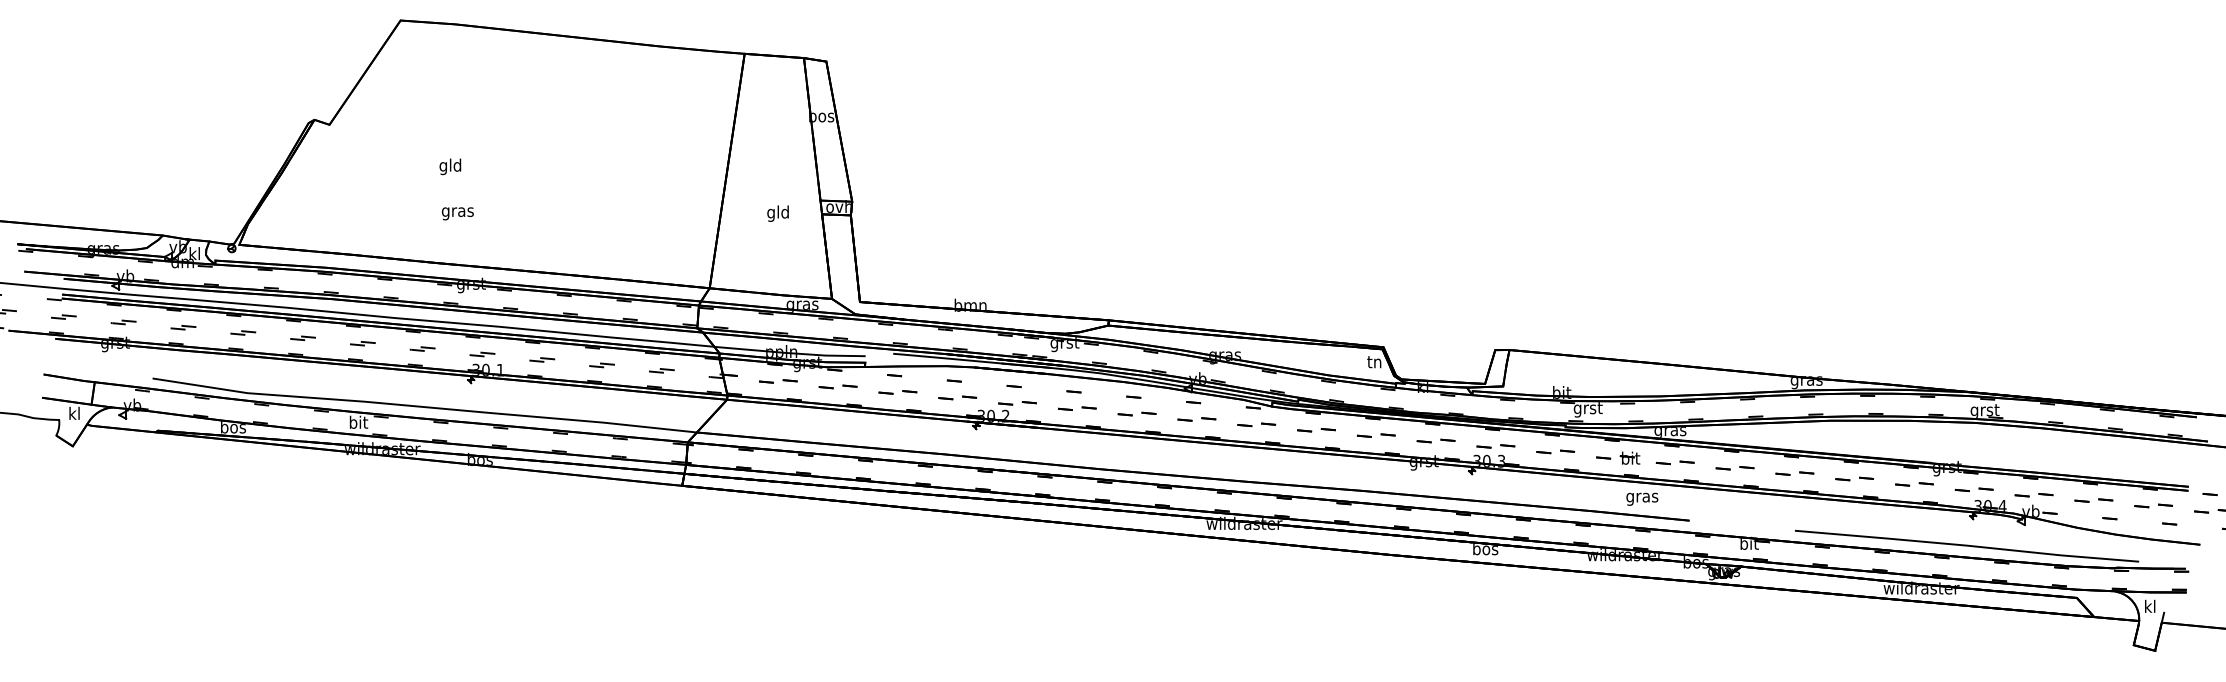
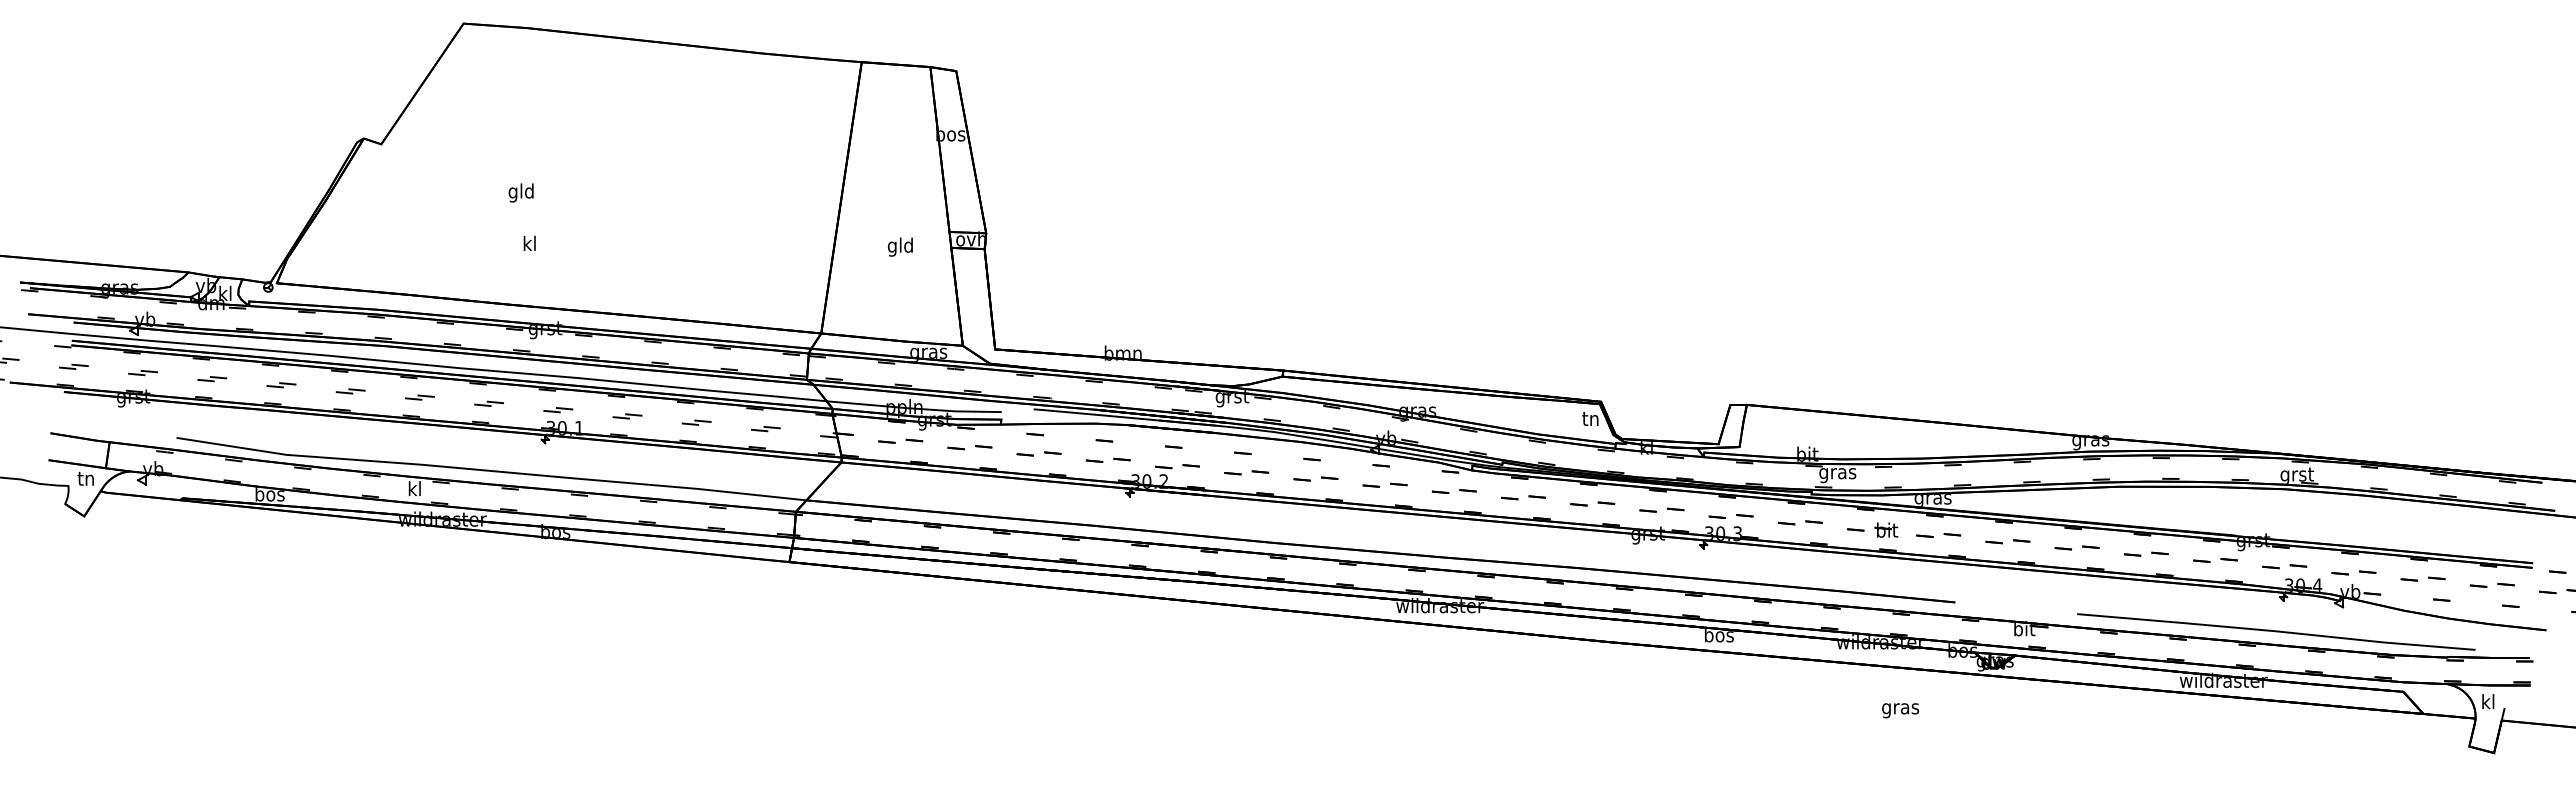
text: (457, 211) -> (529, 244), gras -> kl
text: (1587, 410) -> (1837, 474), grst -> gras
text: (73, 412) -> (85, 477), kl -> tn
text: (359, 422) -> (415, 488), bit -> kl
text: (1642, 499) -> (1900, 710), moved

